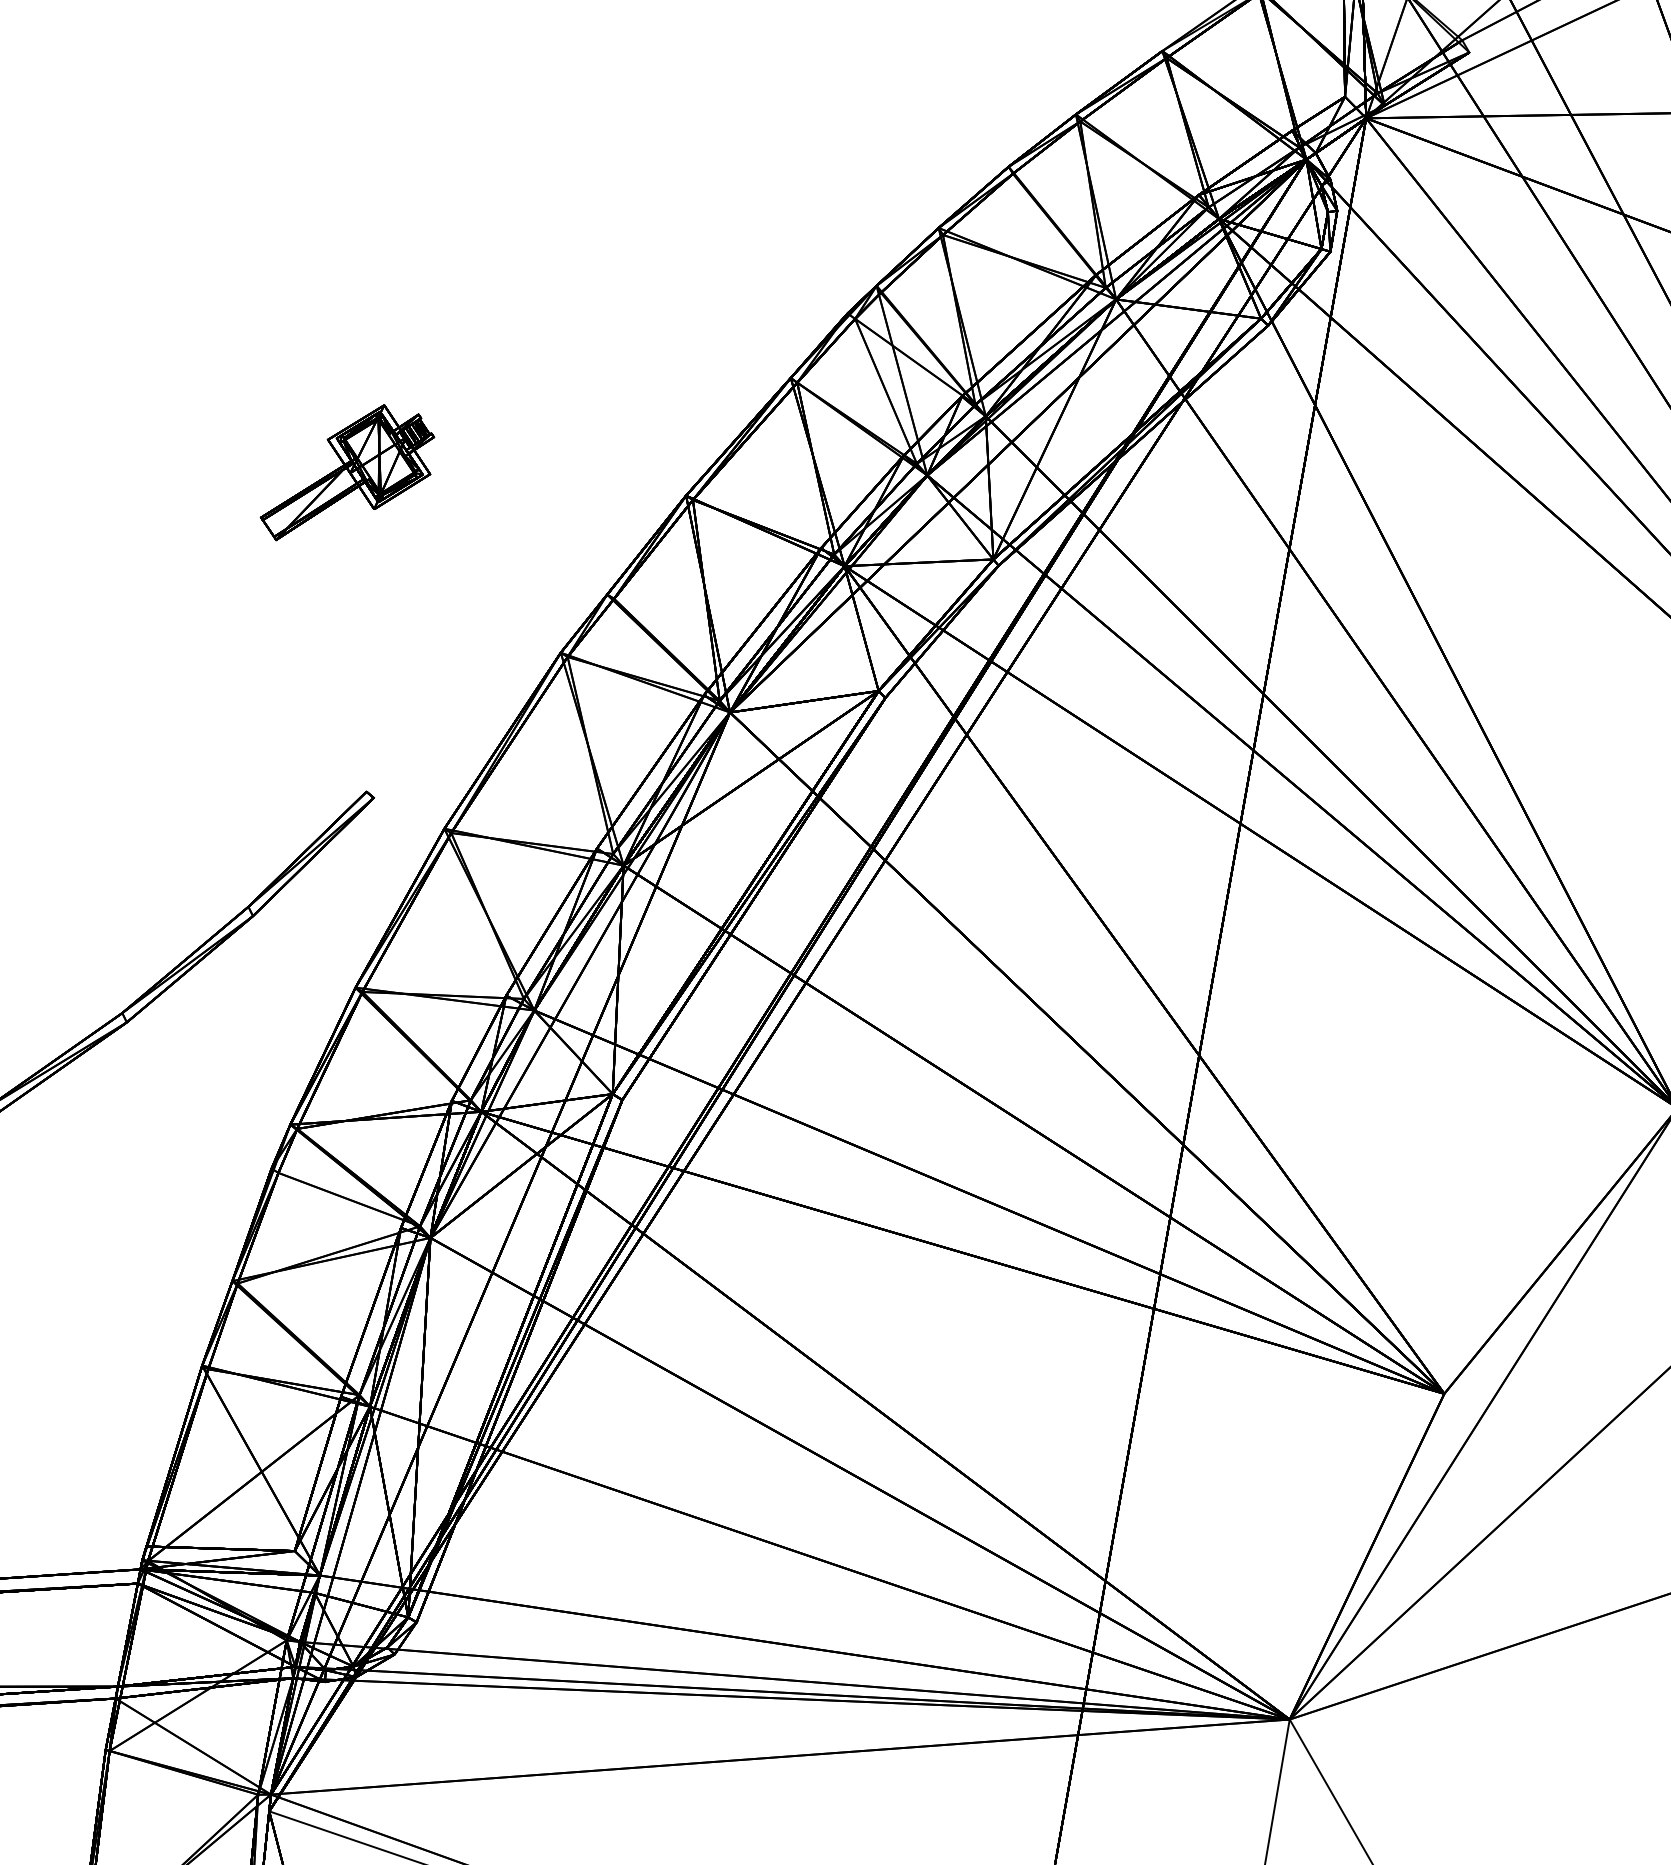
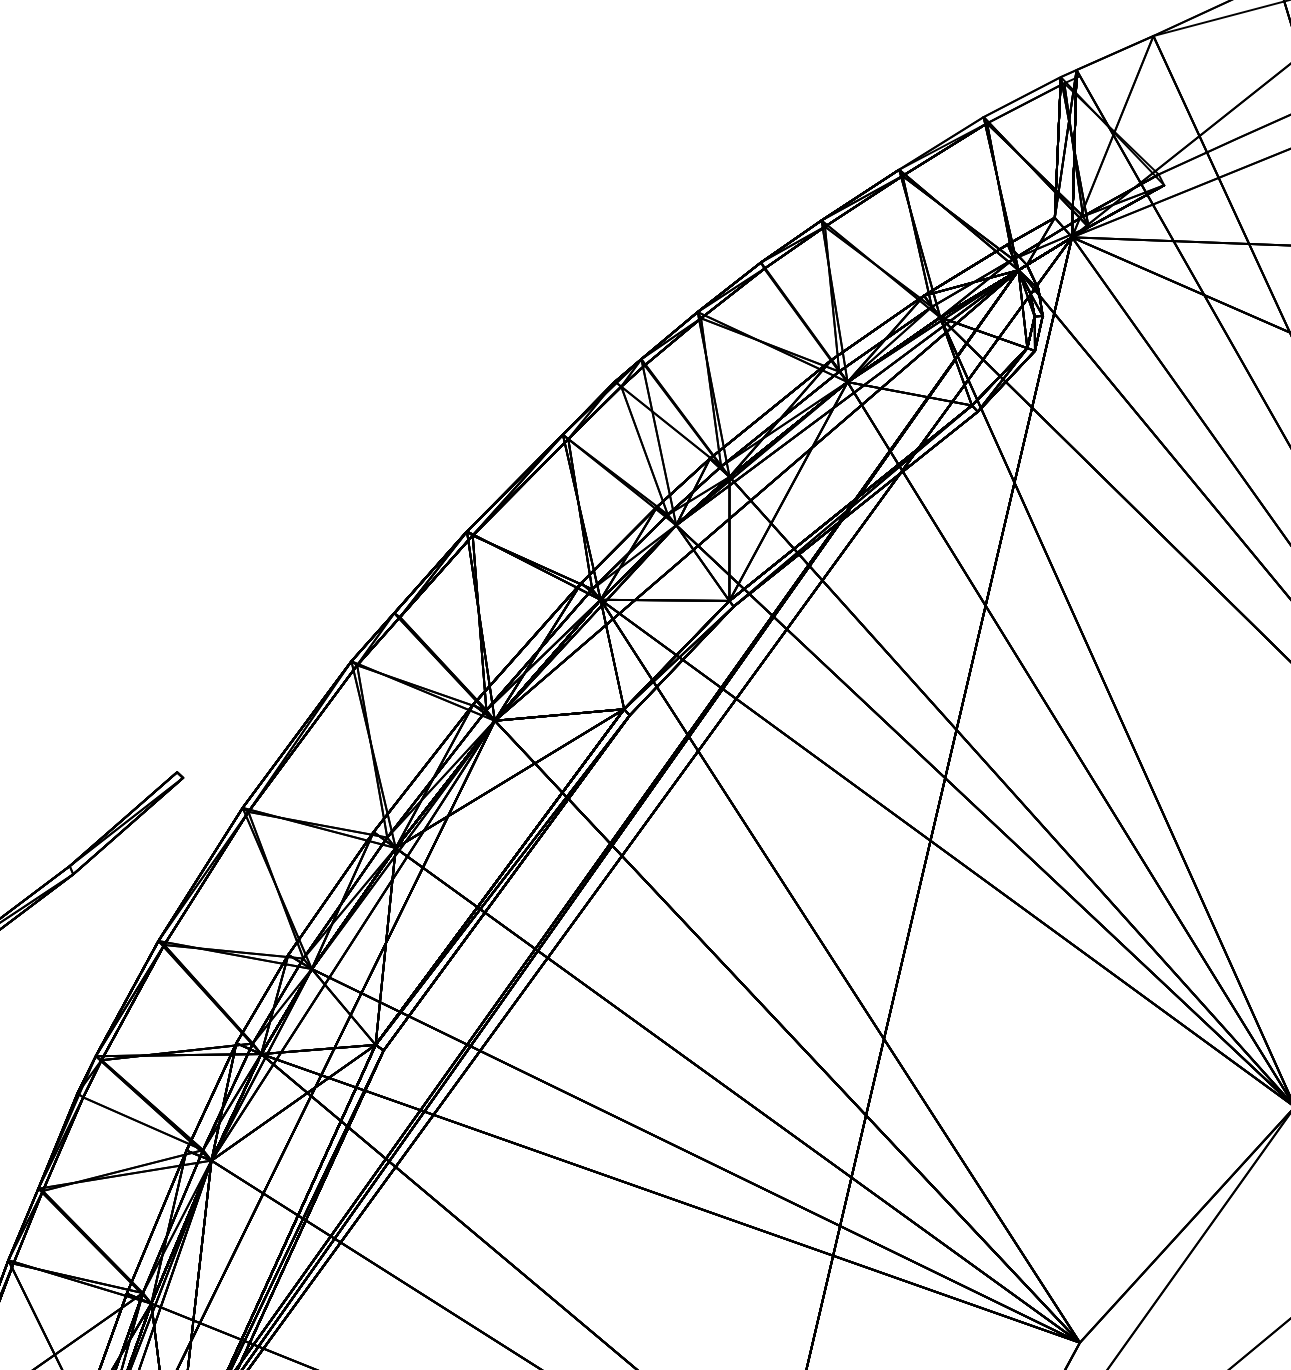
part: (347, 472) -> (175, 495), removed

